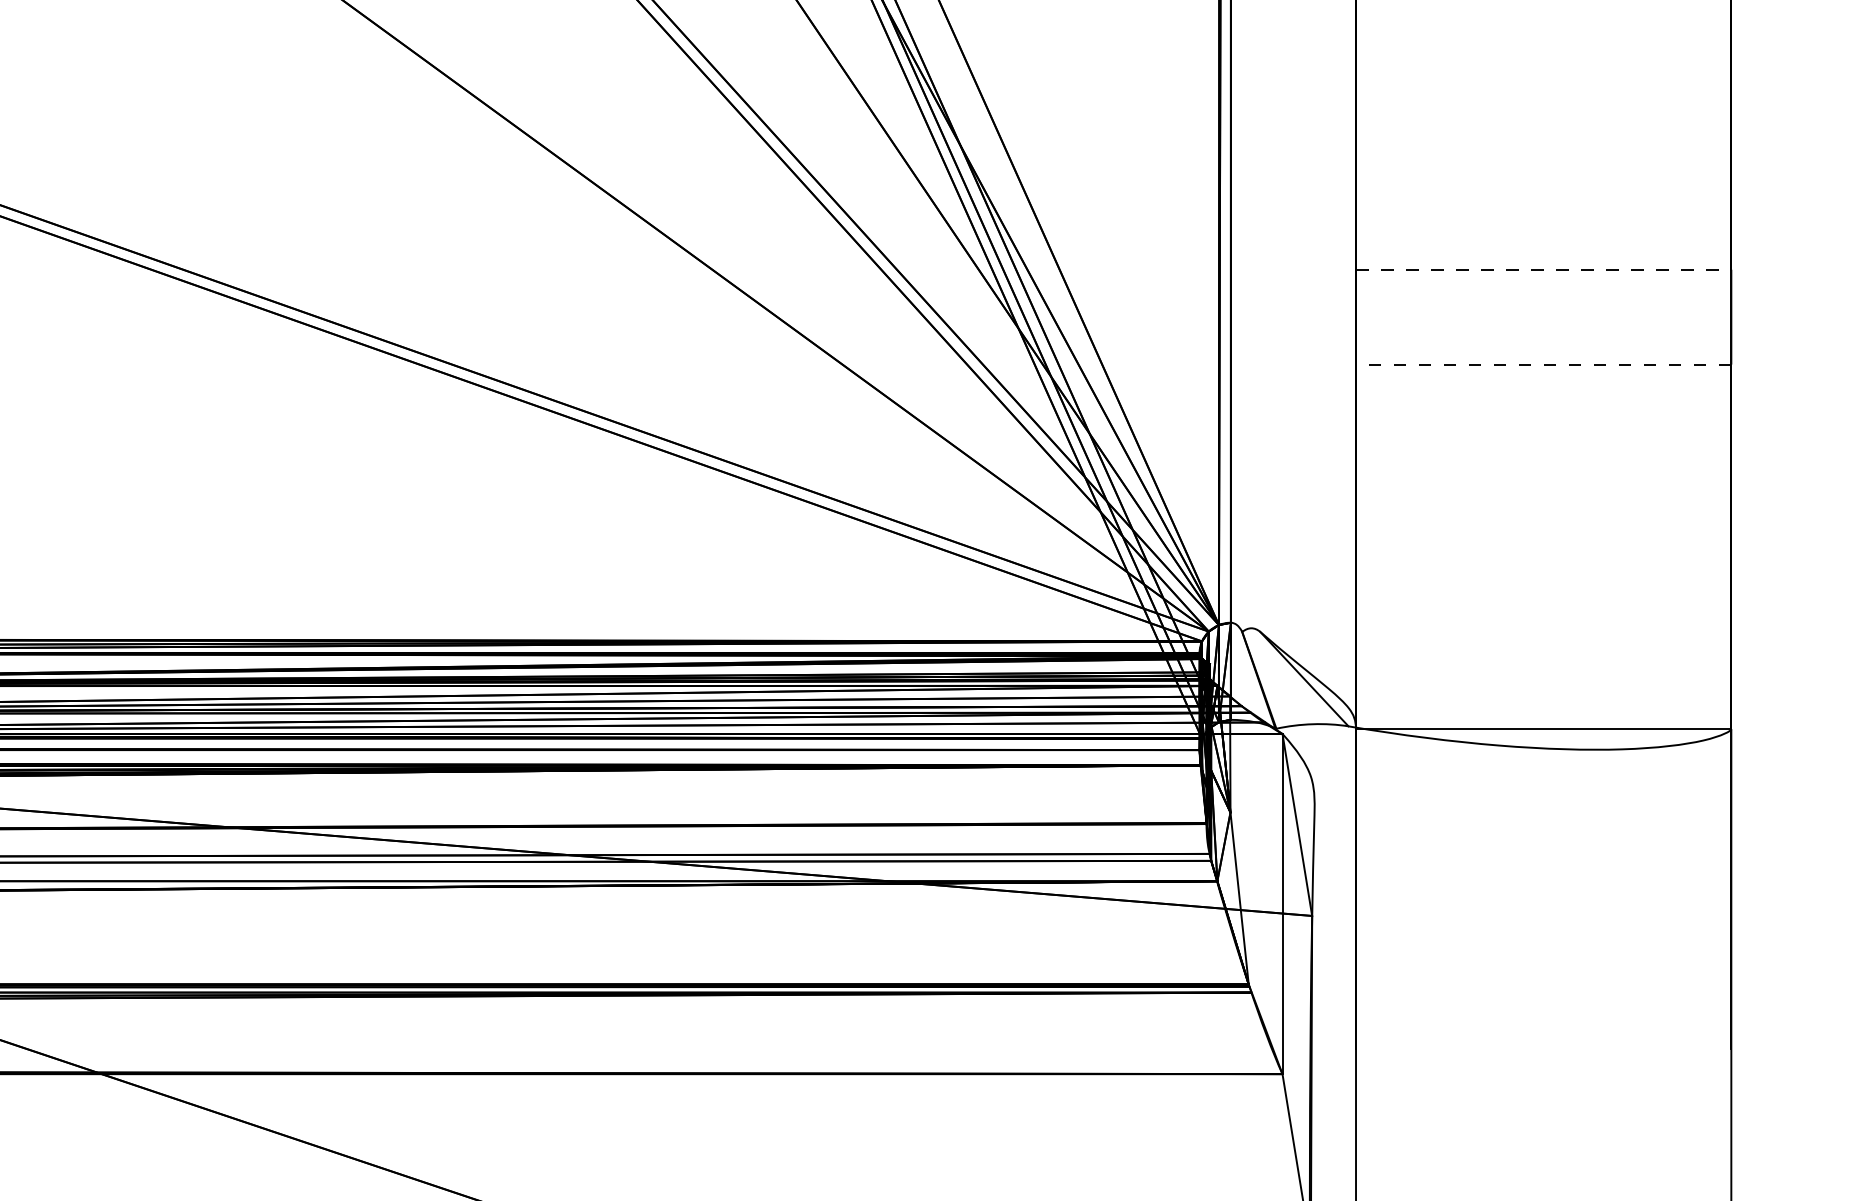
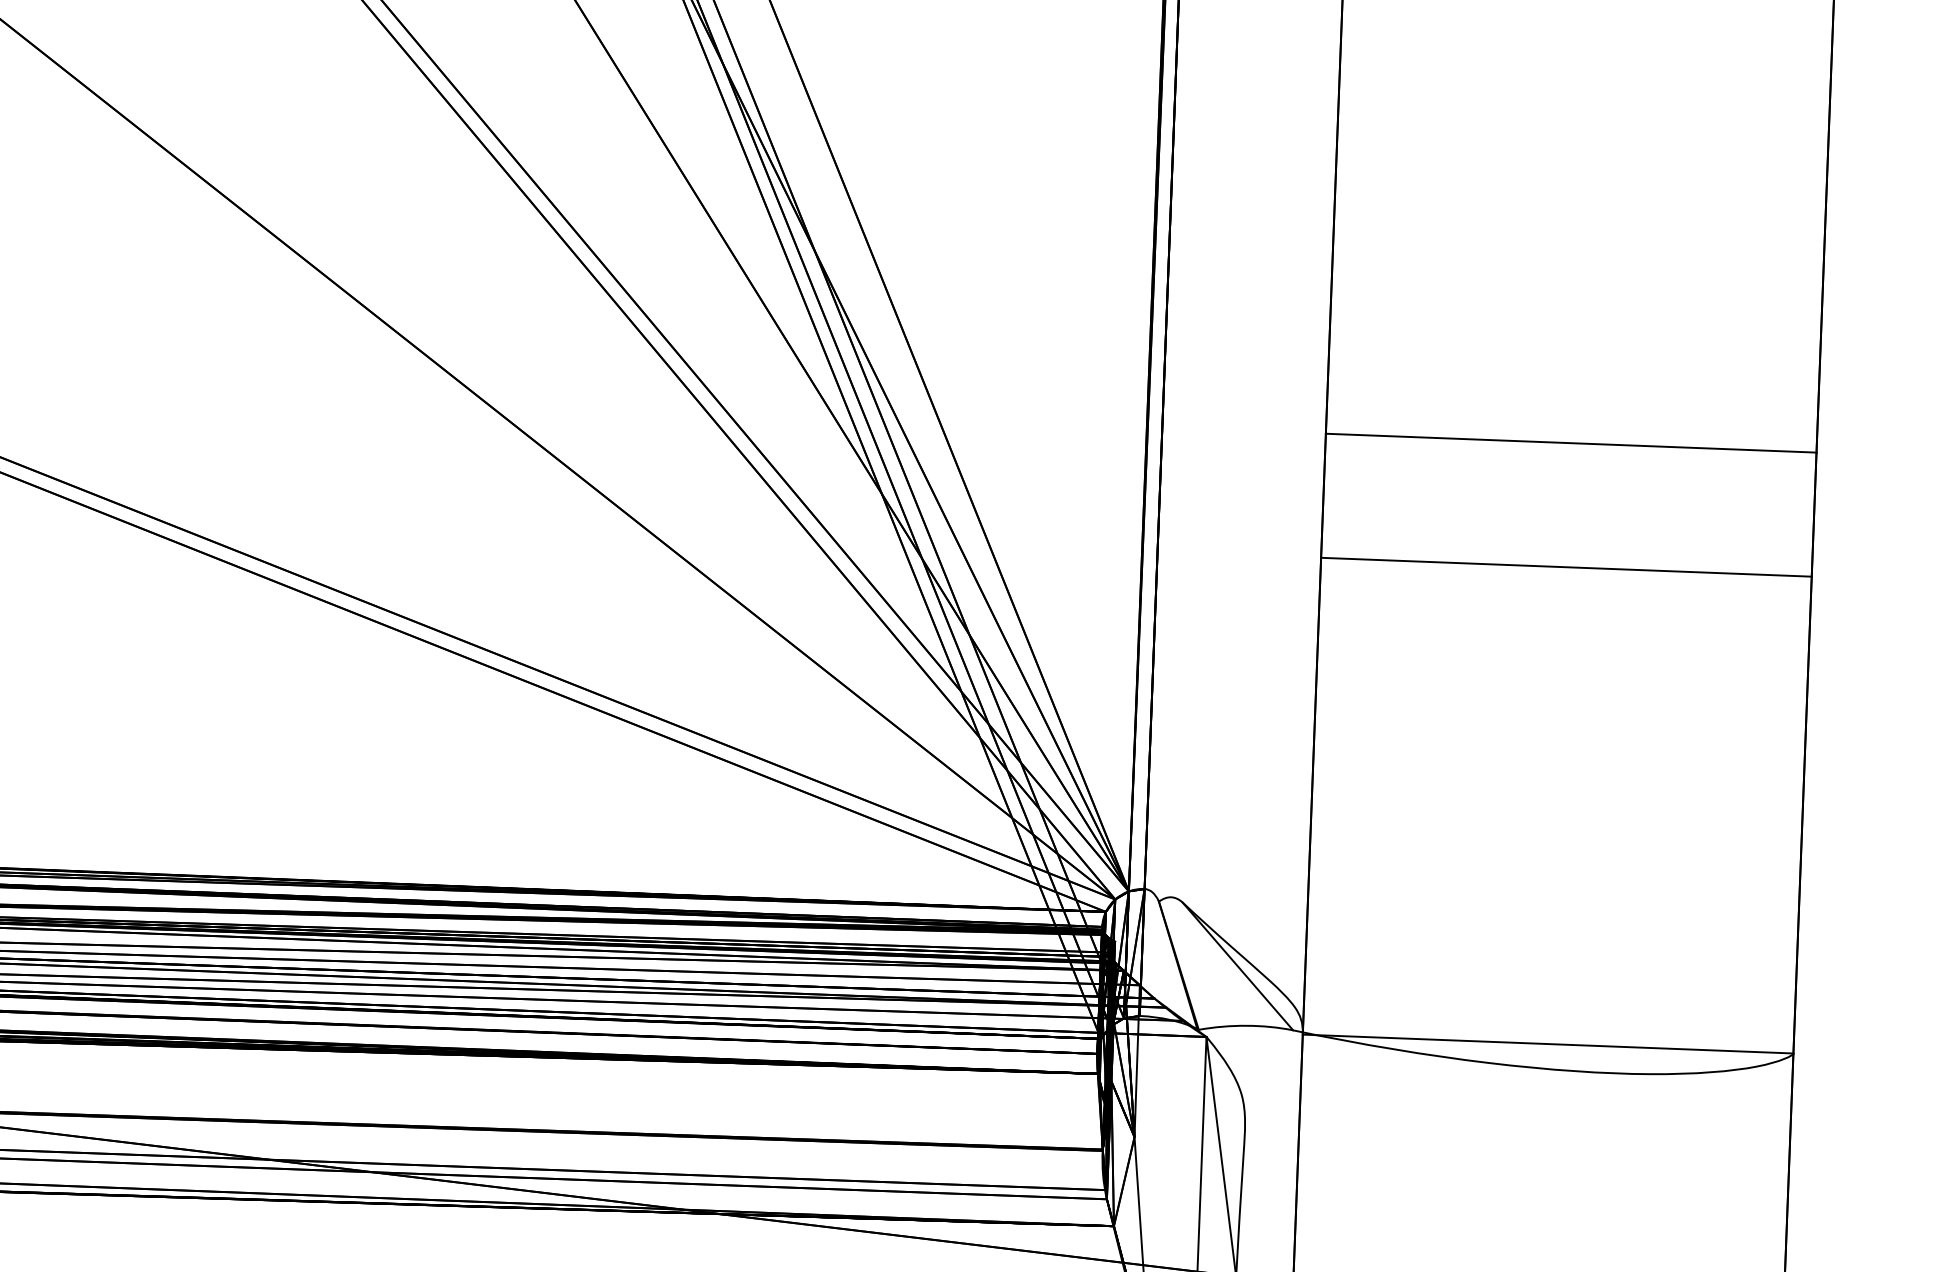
line: (1543, 269) -> (1570, 442), dashed -> solid
line: (1543, 364) -> (1566, 567), dashed -> solid

